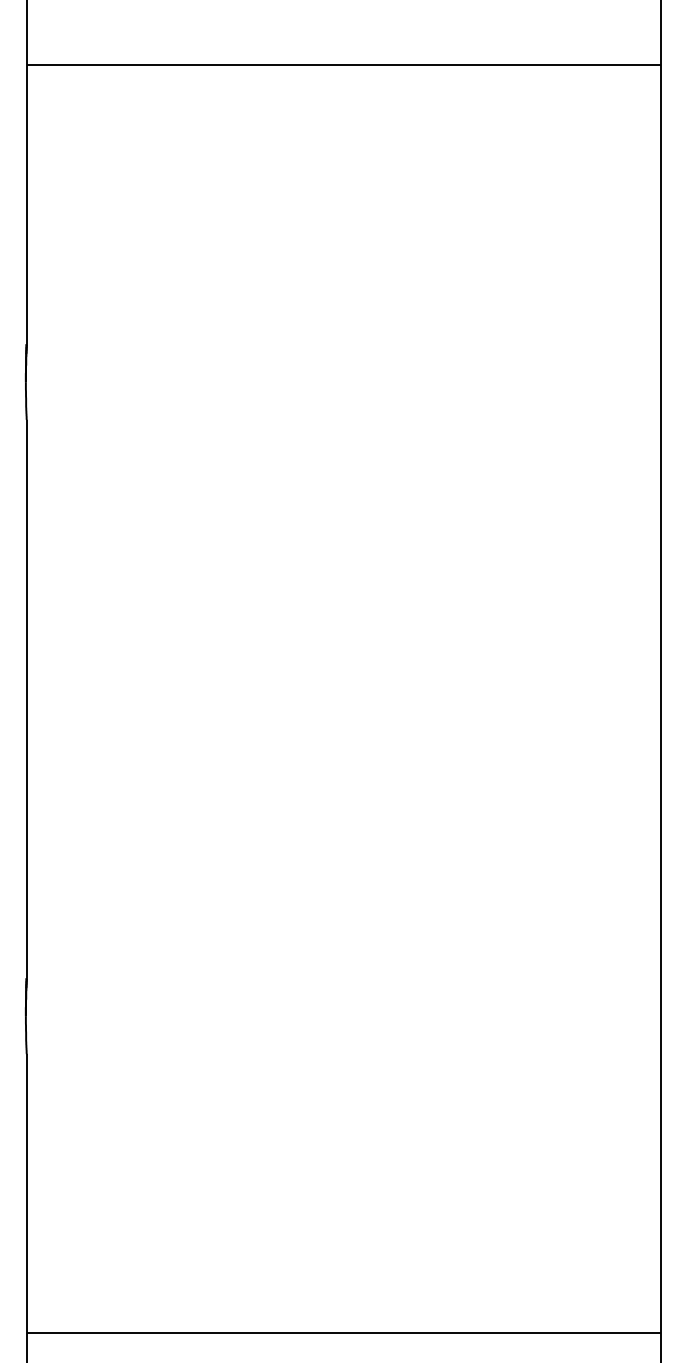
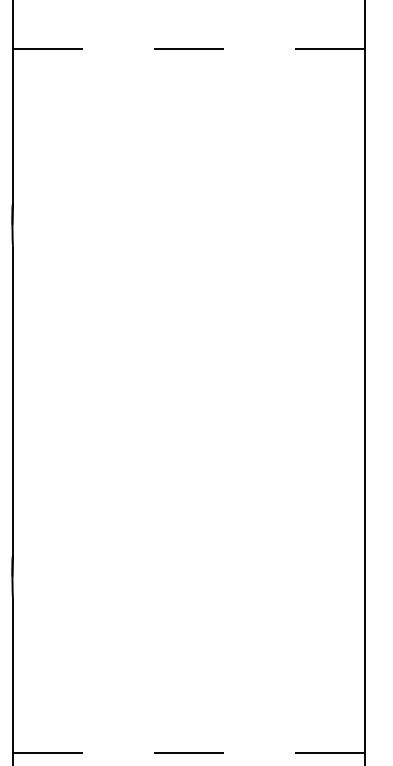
line: (343, 64) -> (188, 48), solid -> dashed
line: (343, 1332) -> (188, 752), solid -> dashed

